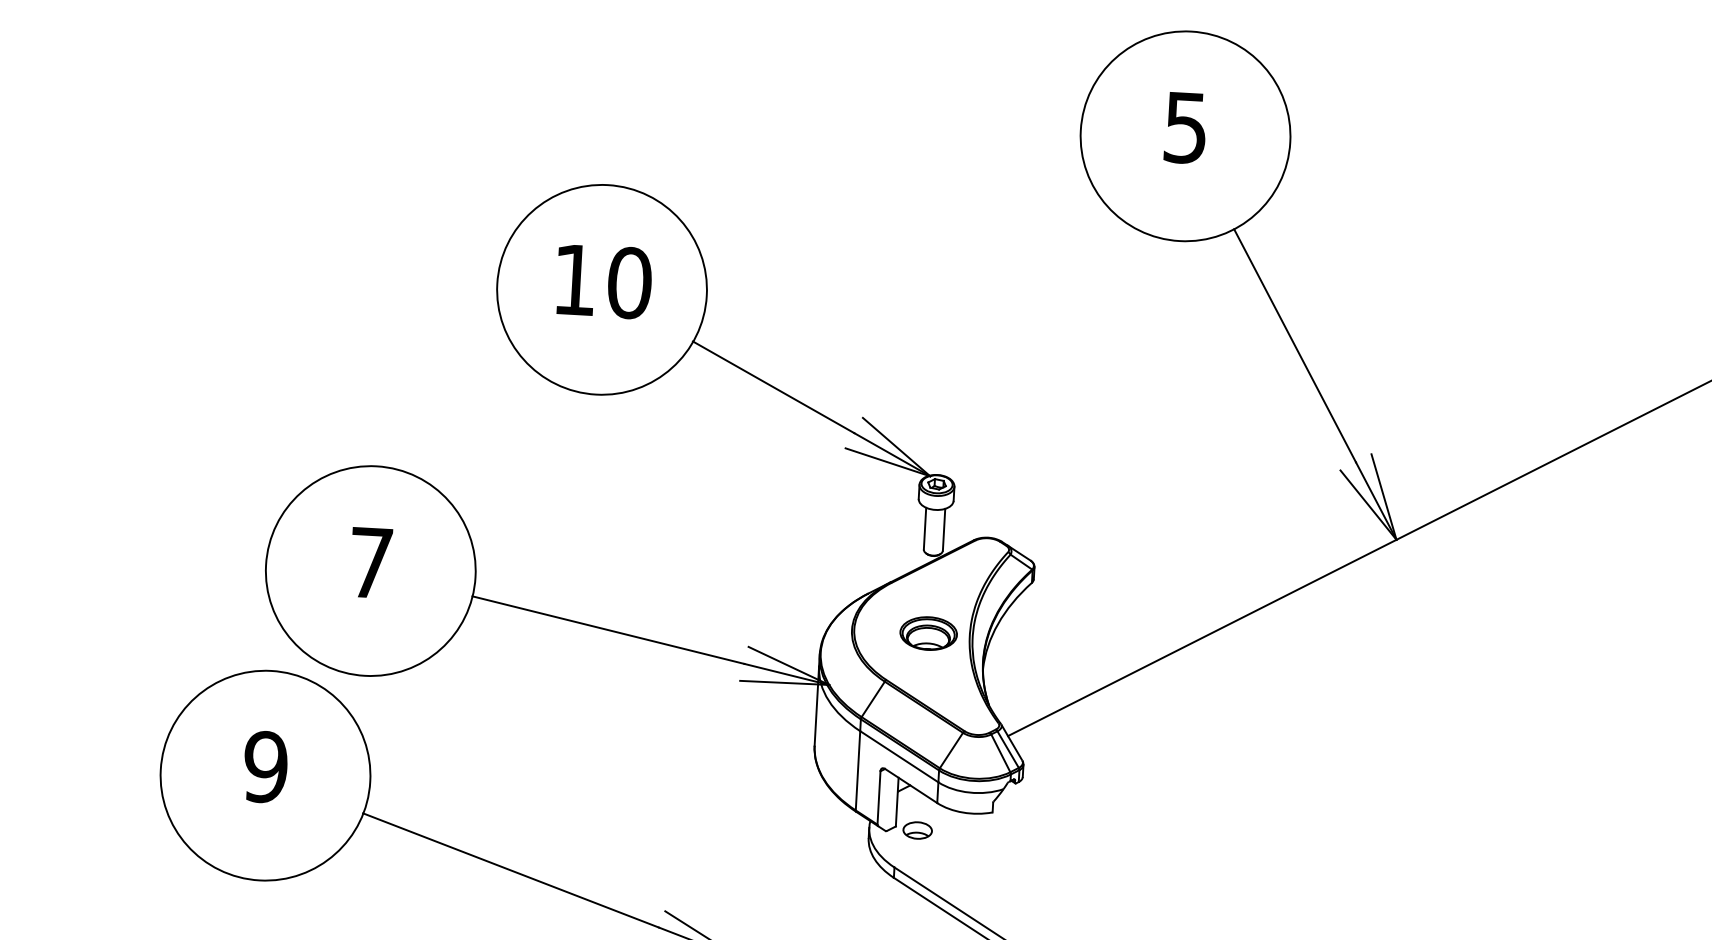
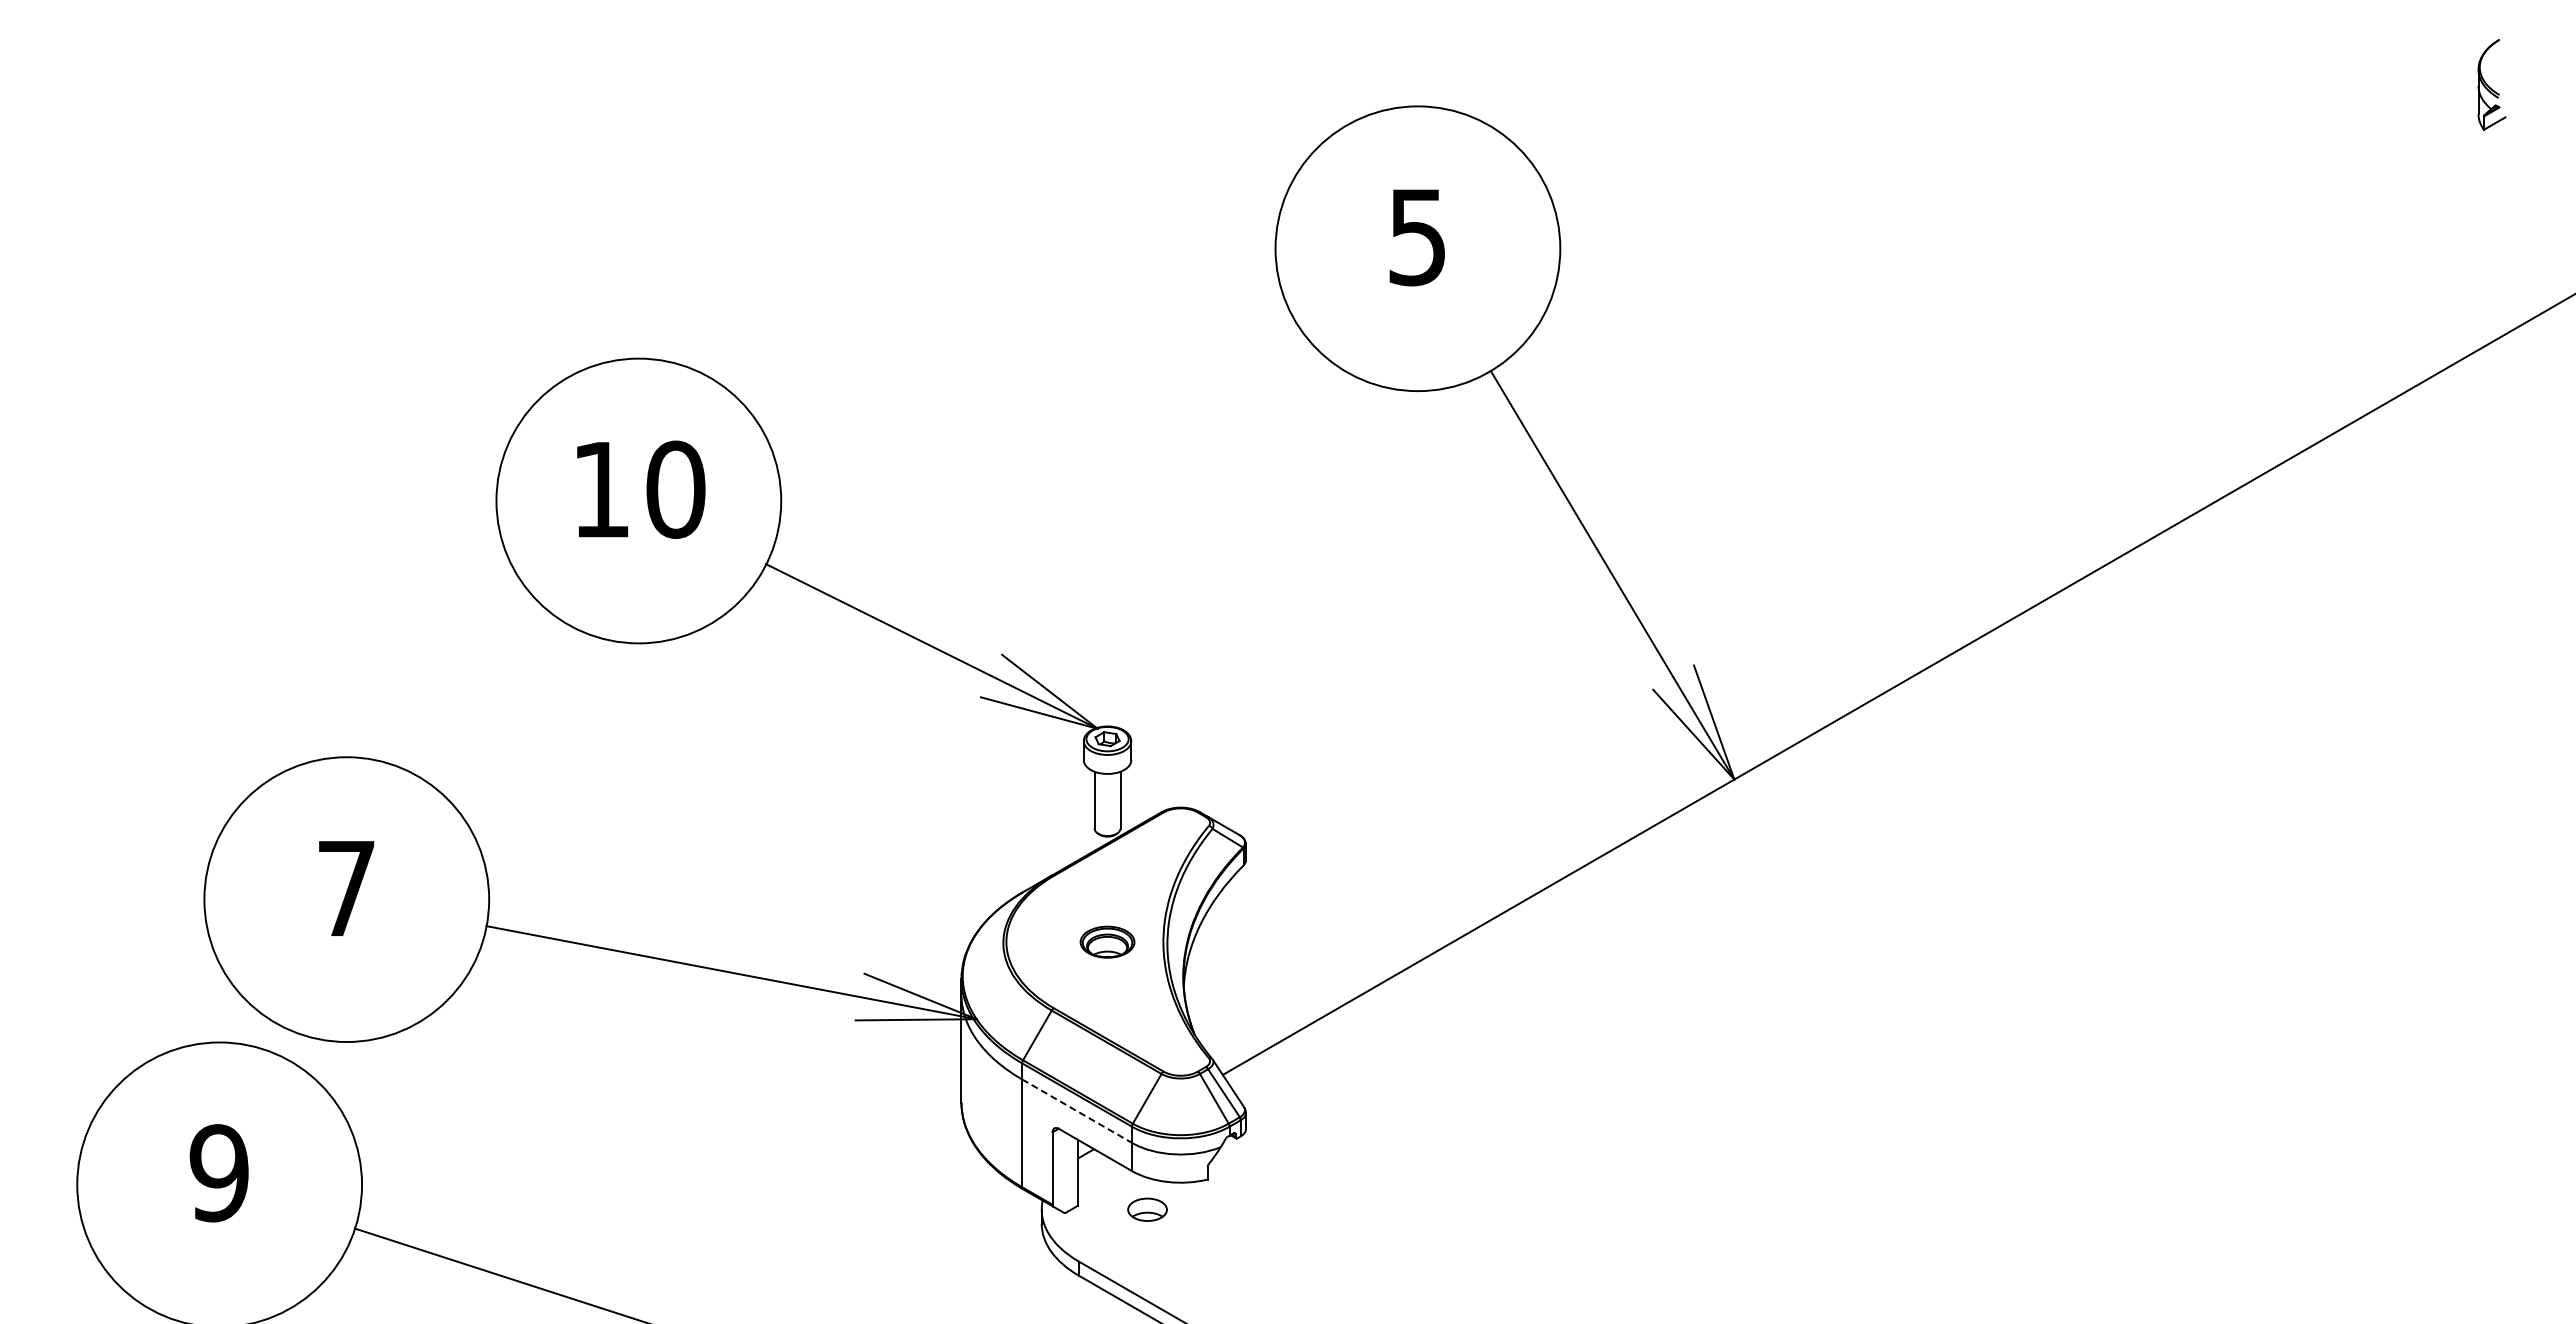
part: (928, 633) -> (1107, 942), size x0.7
line: (899, 757) -> (1077, 1111), solid -> dashed
part: (917, 830) -> (1147, 1209), moved

